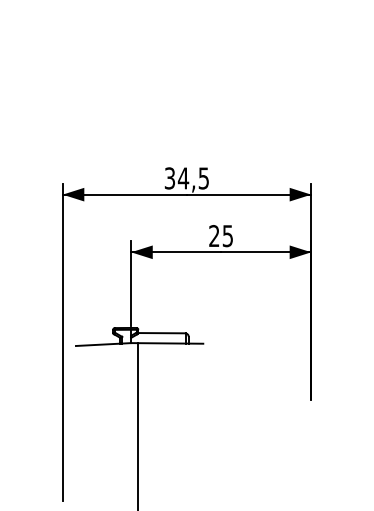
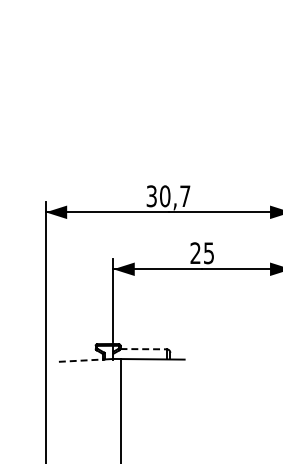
text: (192, 178) -> (174, 196), 34,5 -> 30,7
line: (162, 333) -> (144, 349), solid -> dashed
line: (98, 344) -> (81, 360), solid -> dashed

